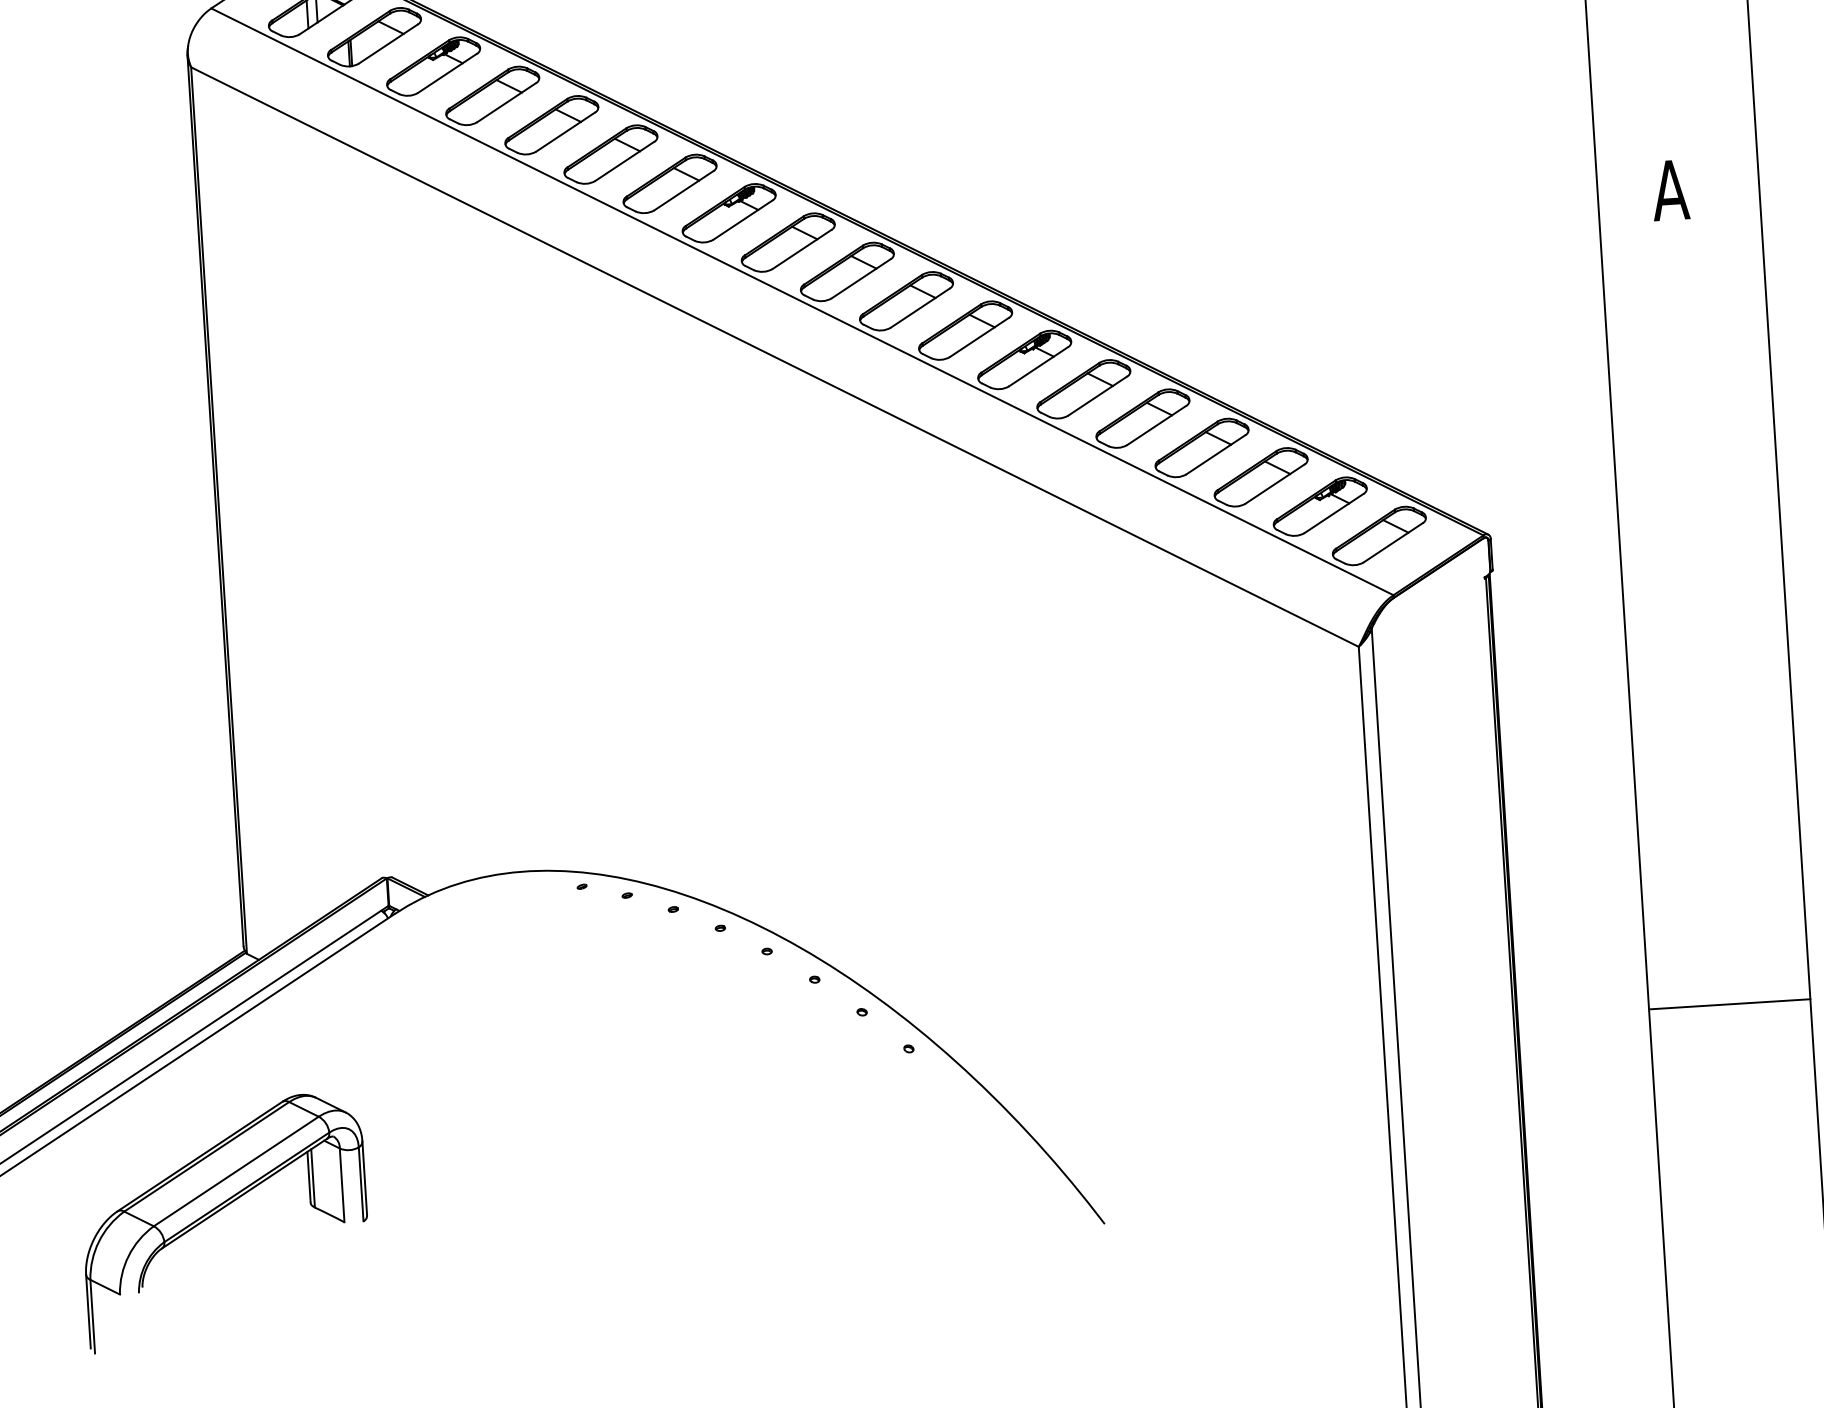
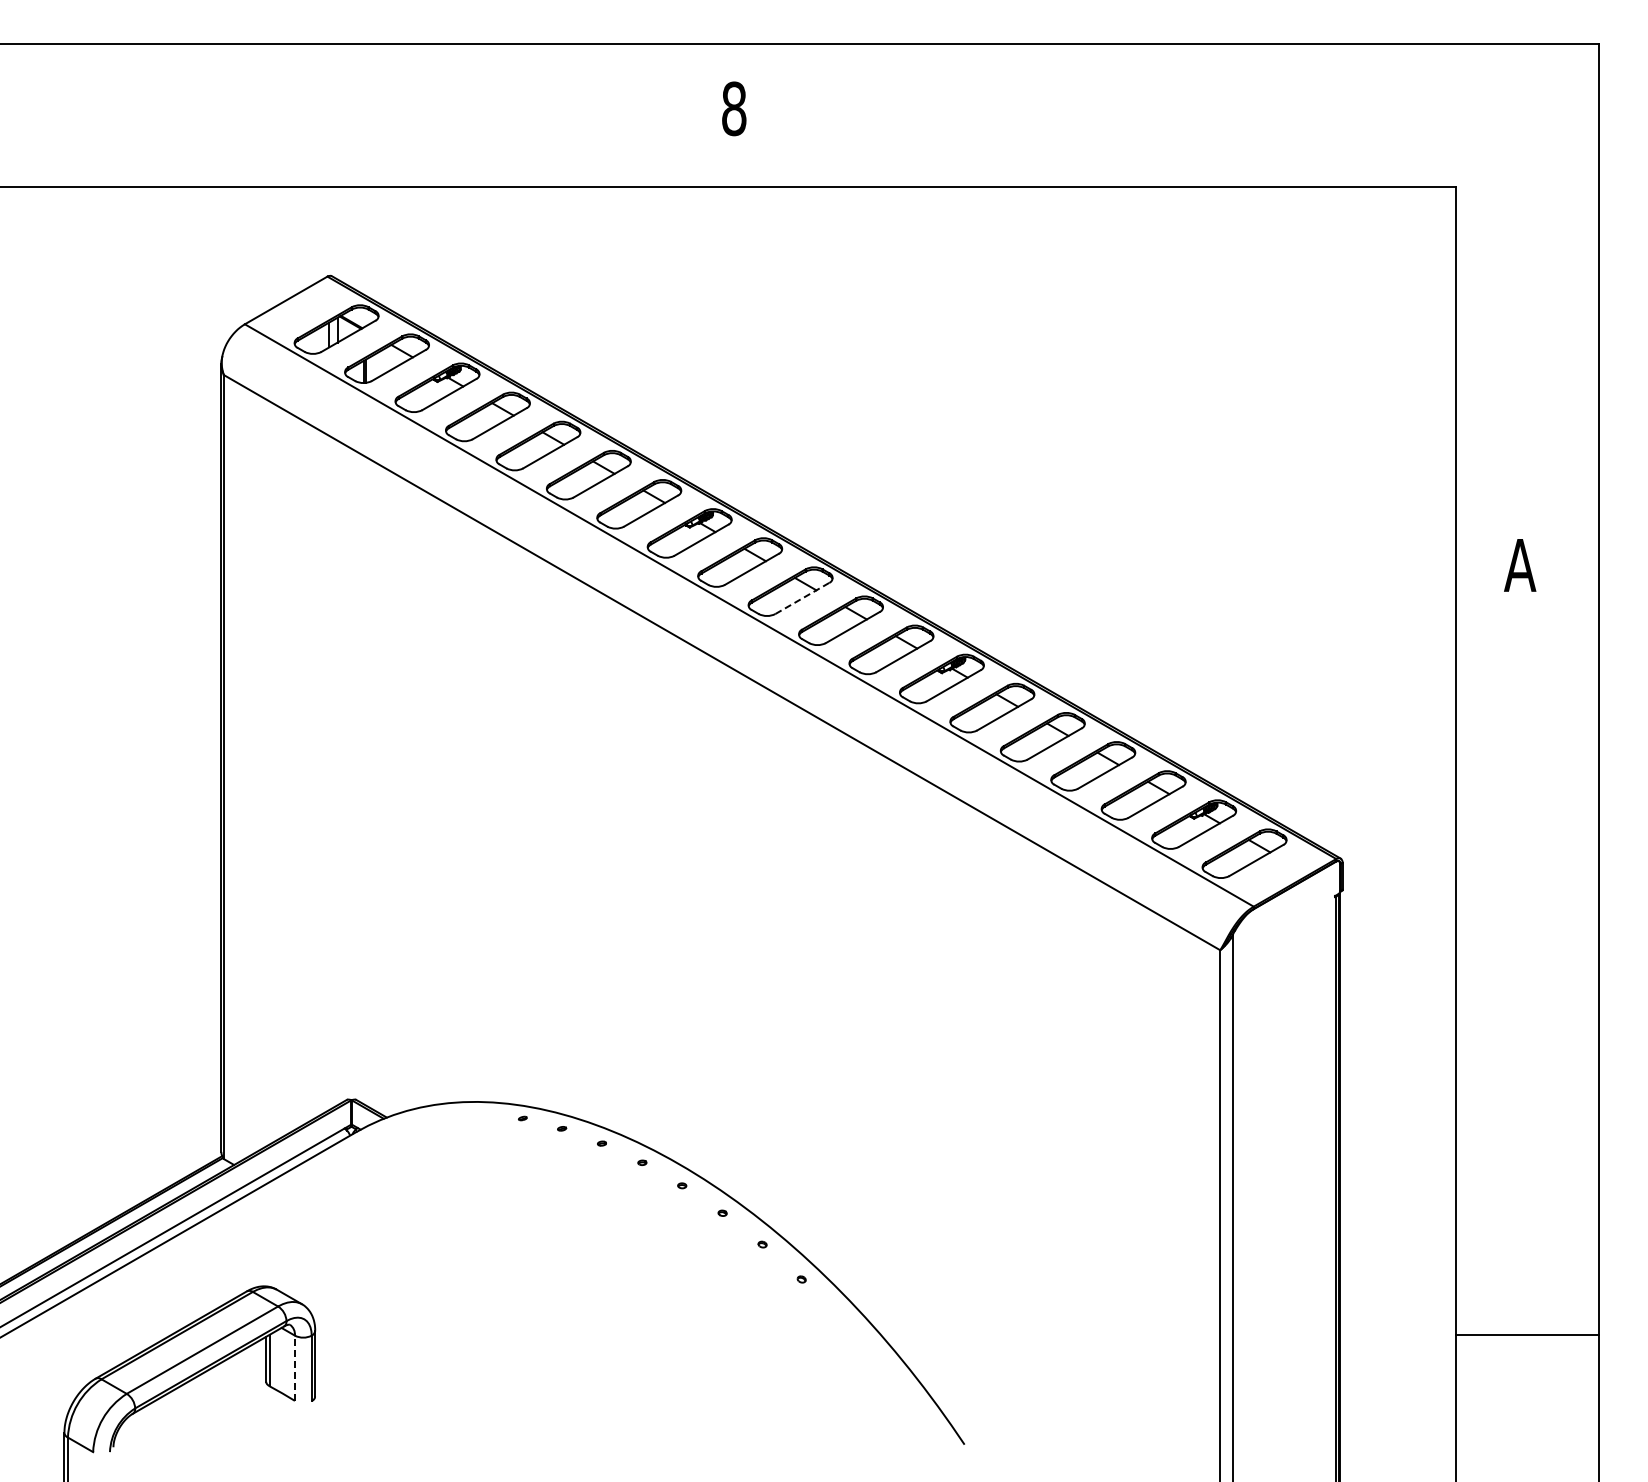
line: (861, 278) -> (802, 598), solid -> dashed
line: (1728, 1004) -> (1526, 1334), moved
line: (341, 1185) -> (294, 1368), solid -> dashed

